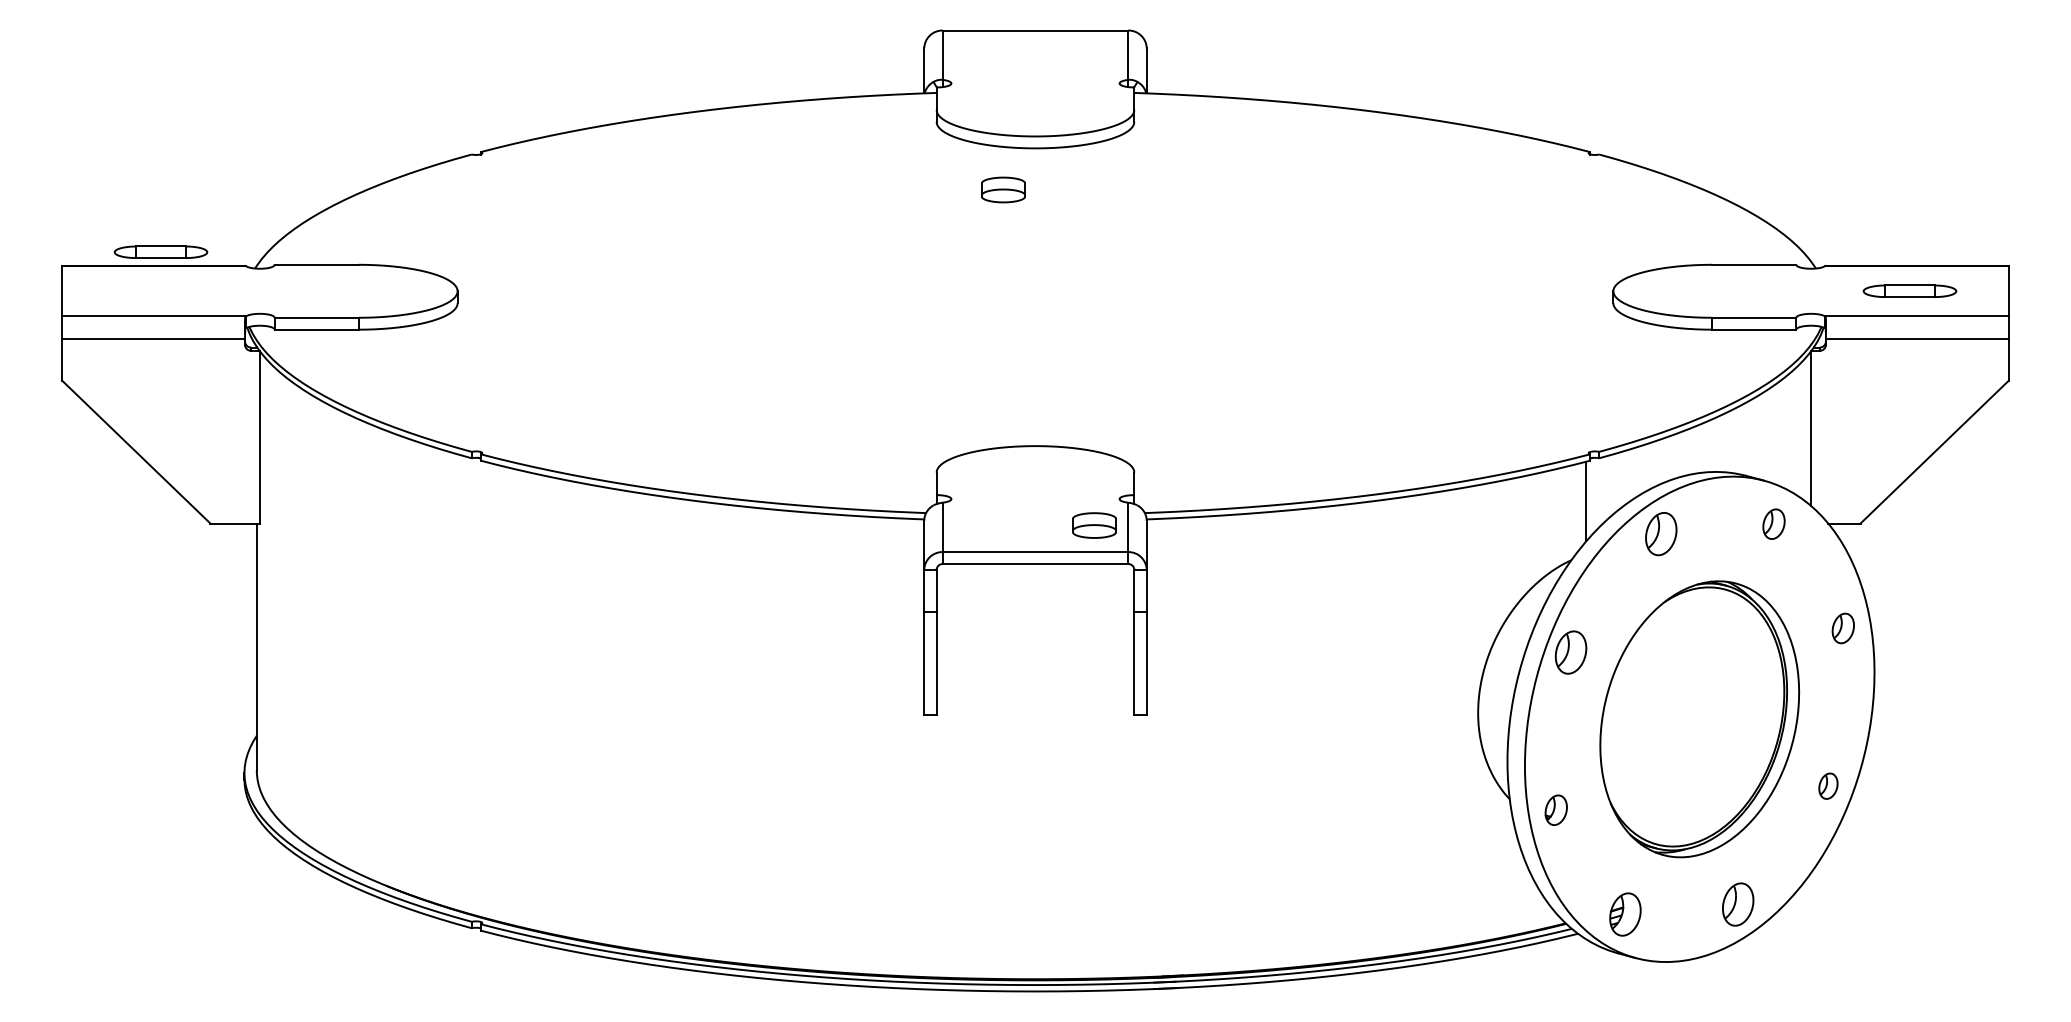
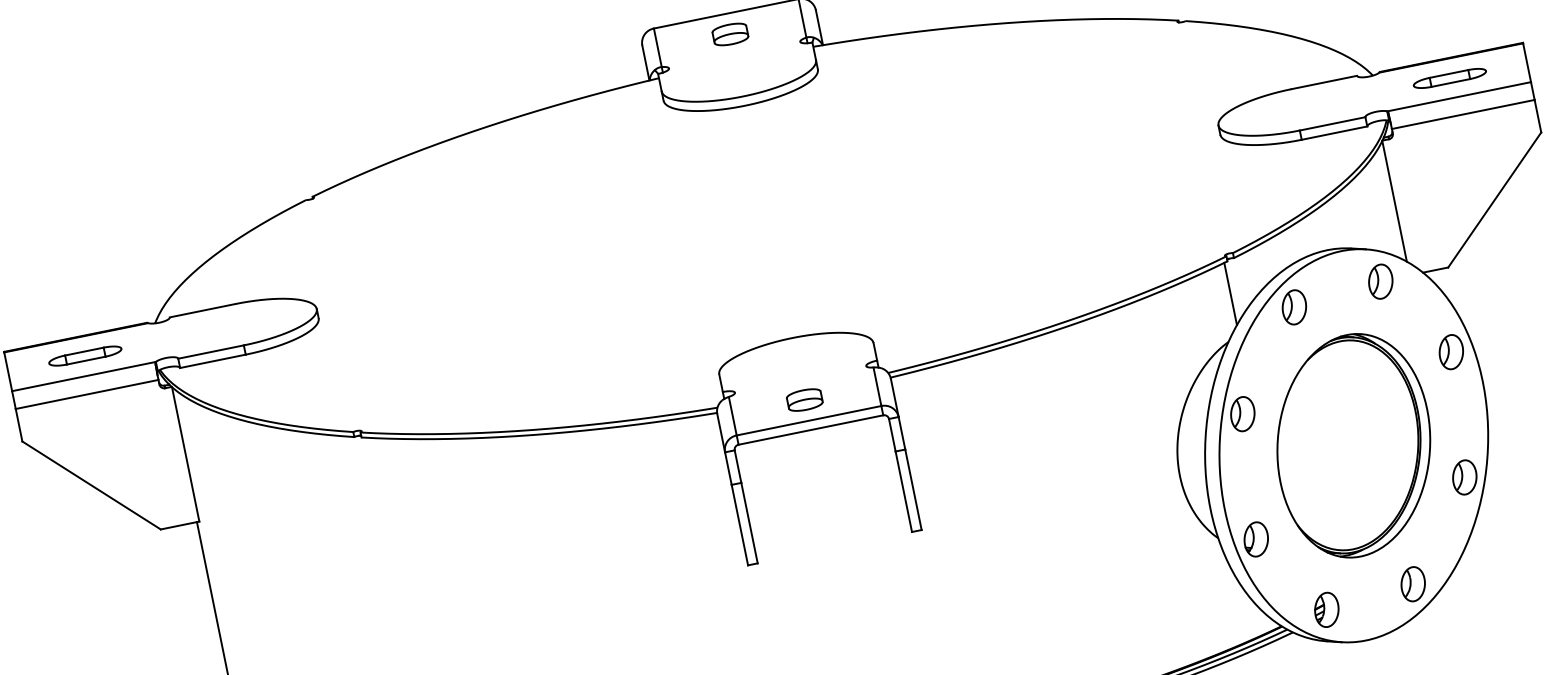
part: (1003, 189) -> (730, 34), moved
part: (160, 251) -> (84, 355), moved
part: (1773, 524) -> (1380, 282), size x1.43
part: (1094, 525) -> (804, 400), moved
part: (1843, 628) -> (1451, 352), size x1.43
part: (1828, 786) -> (1464, 477), size x1.67
part: (1556, 810) -> (1256, 539), size x1.43

